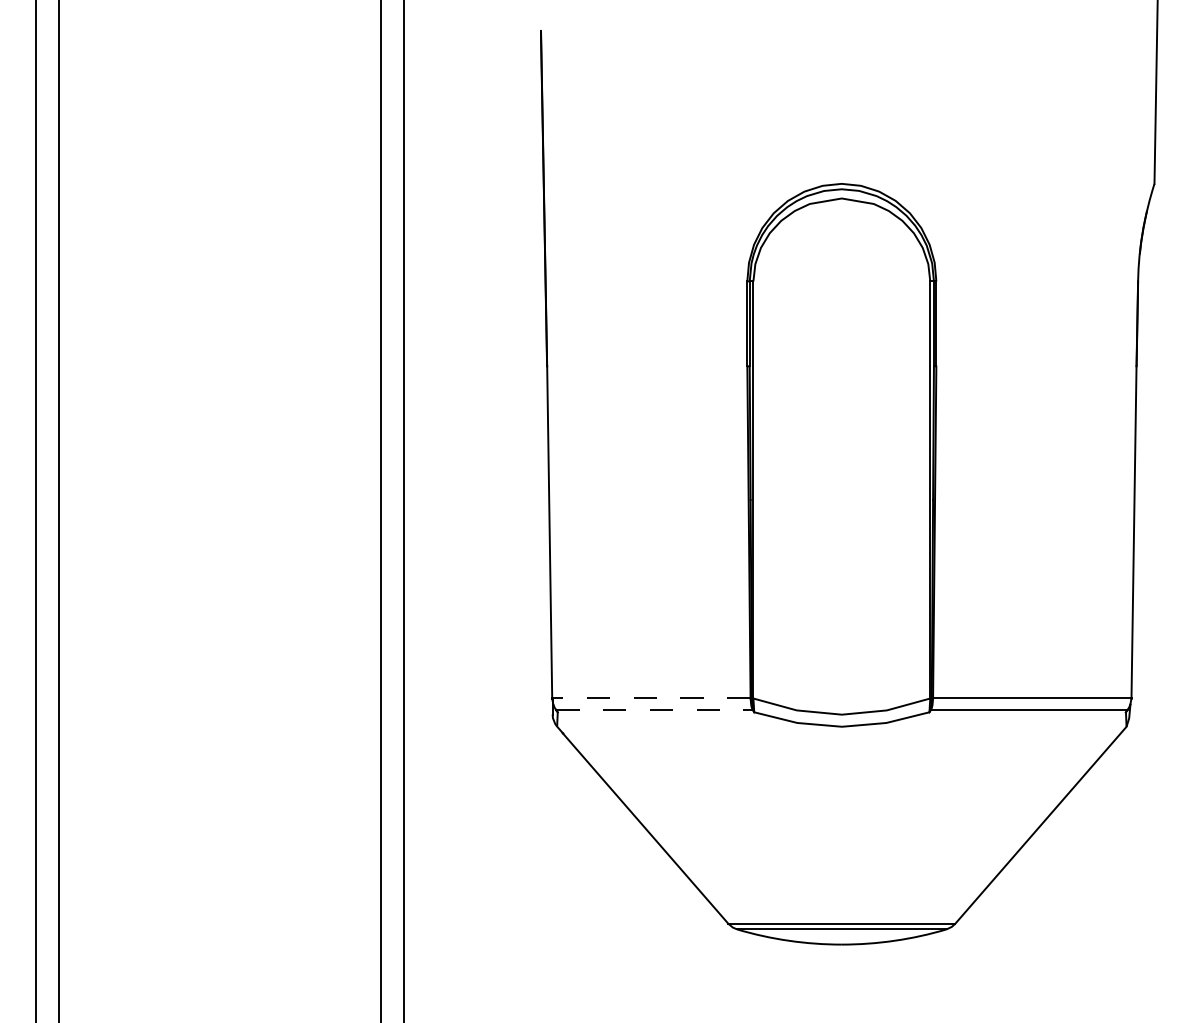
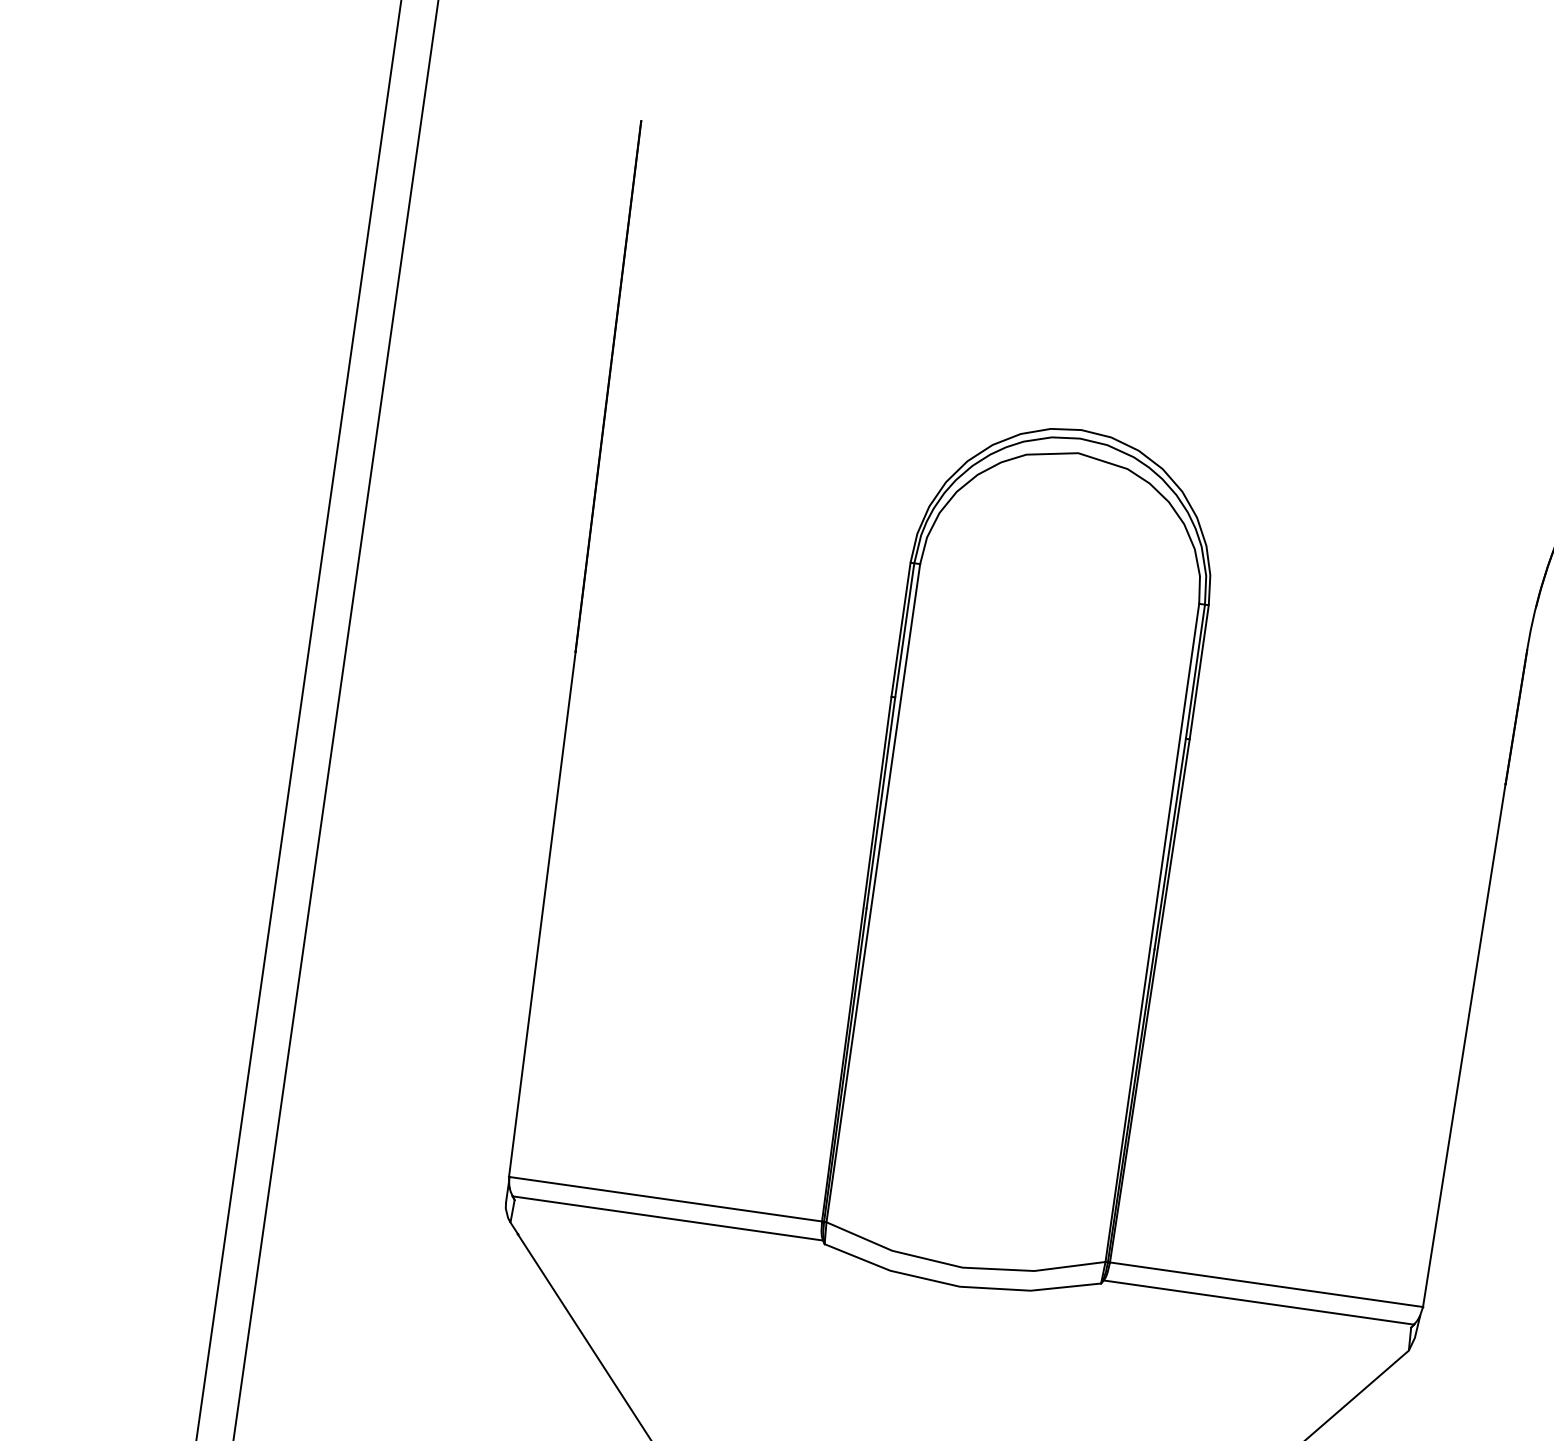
line: (650, 698) -> (664, 1199), dashed -> solid
line: (655, 710) -> (669, 1219), dashed -> solid

